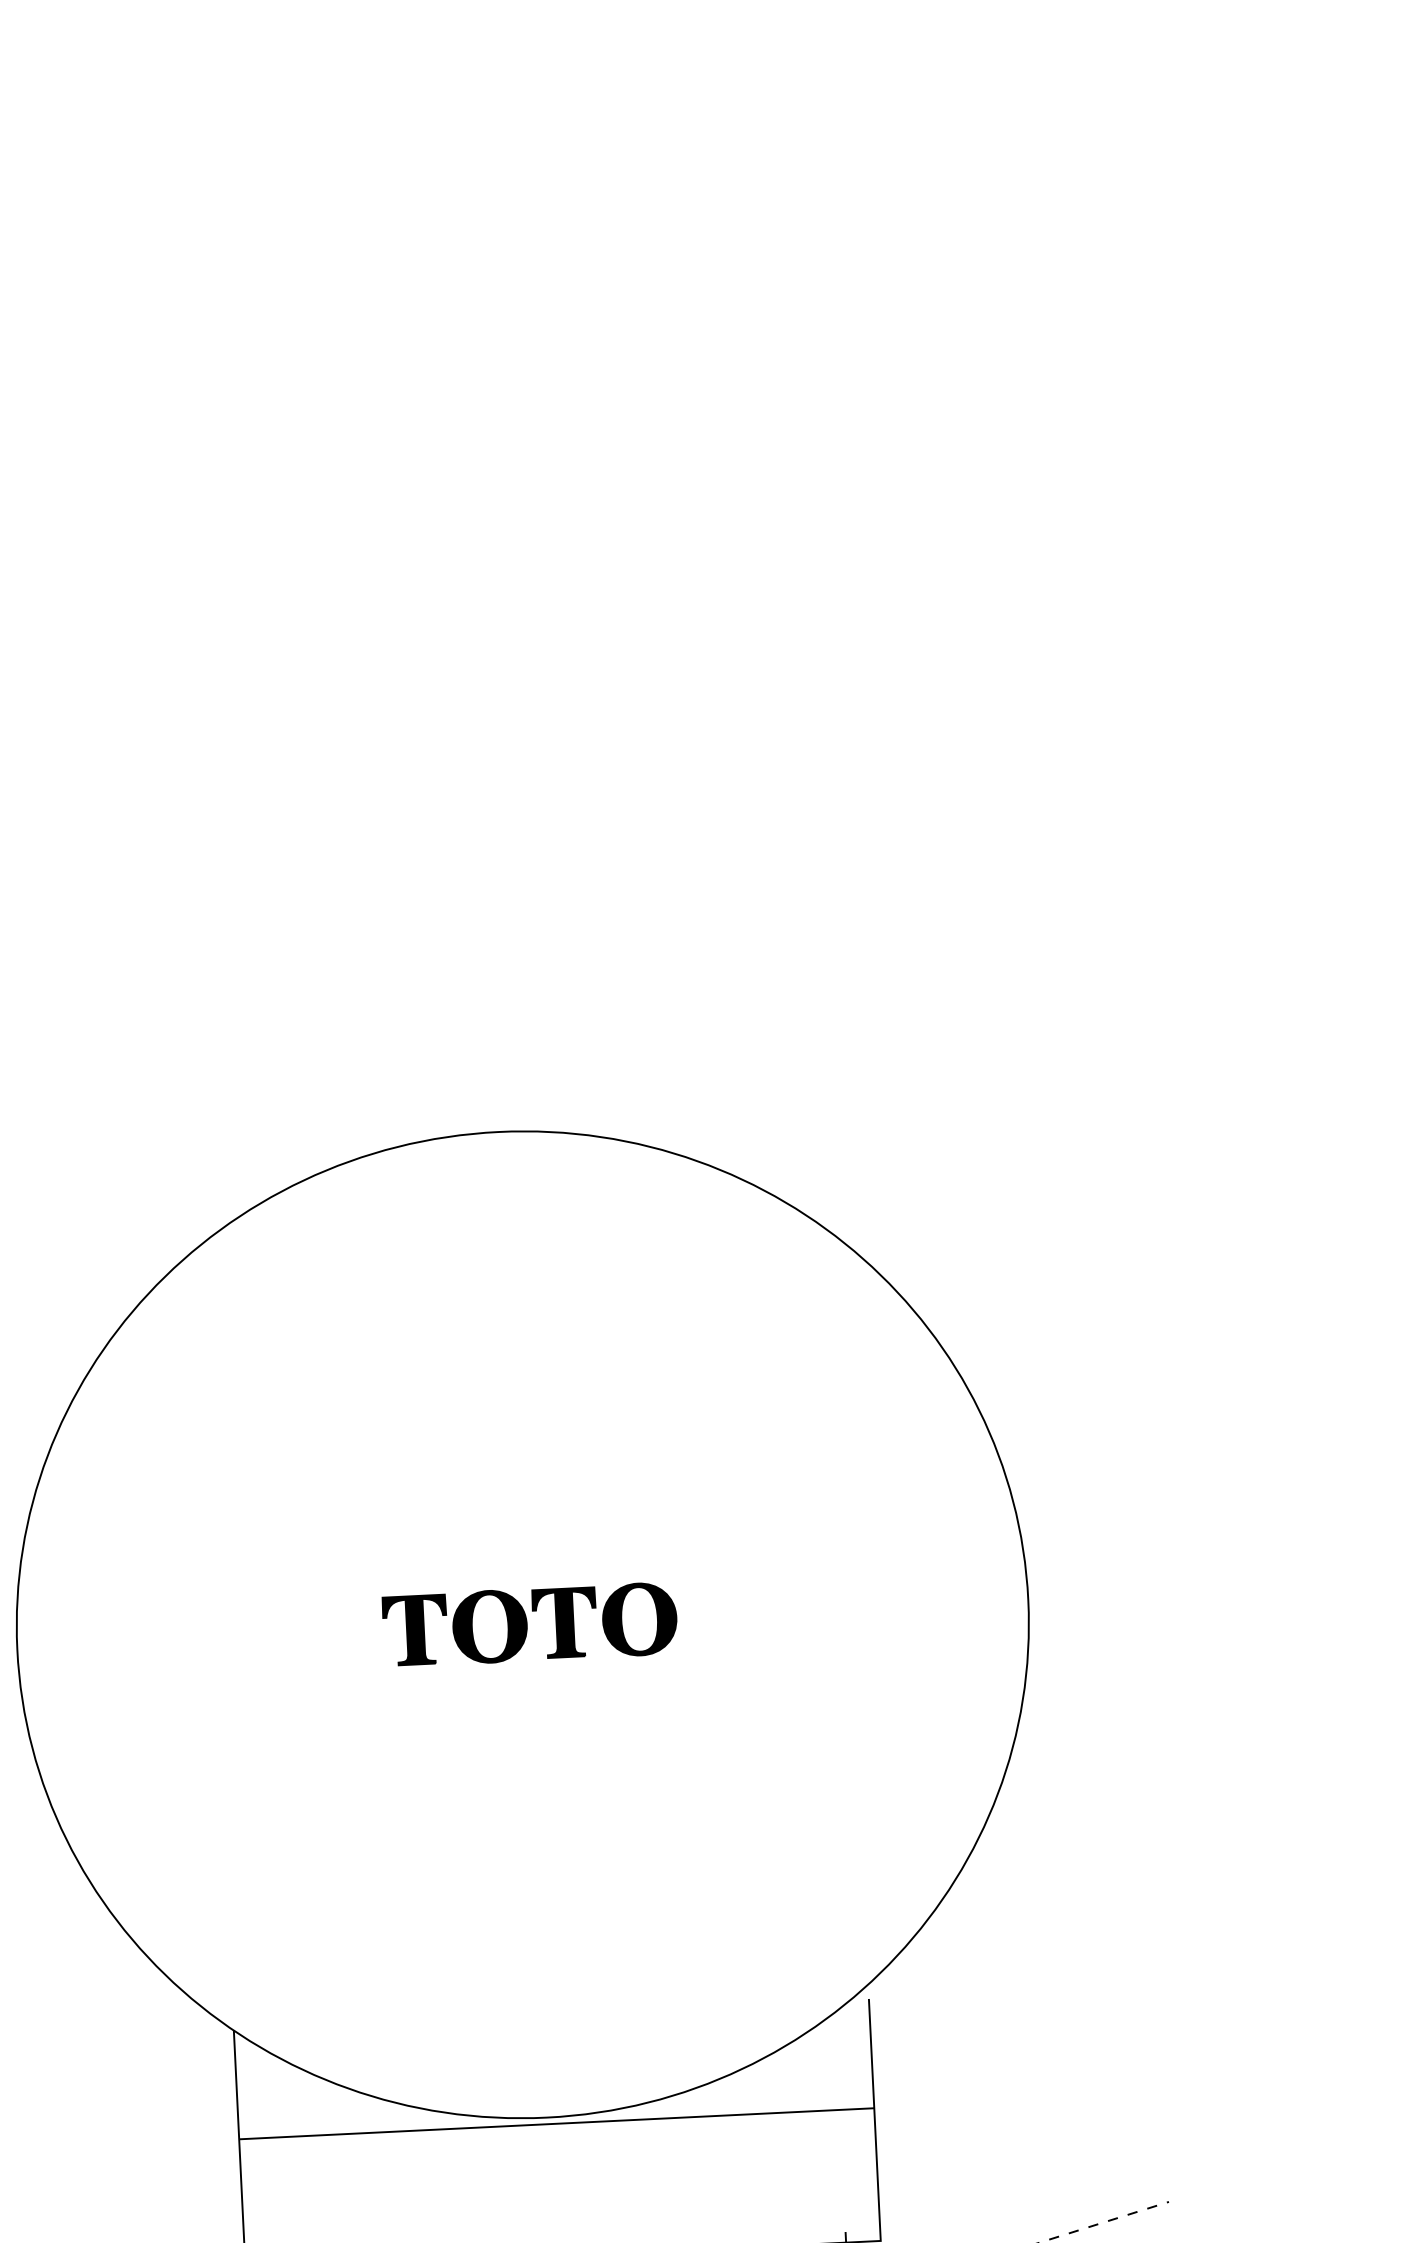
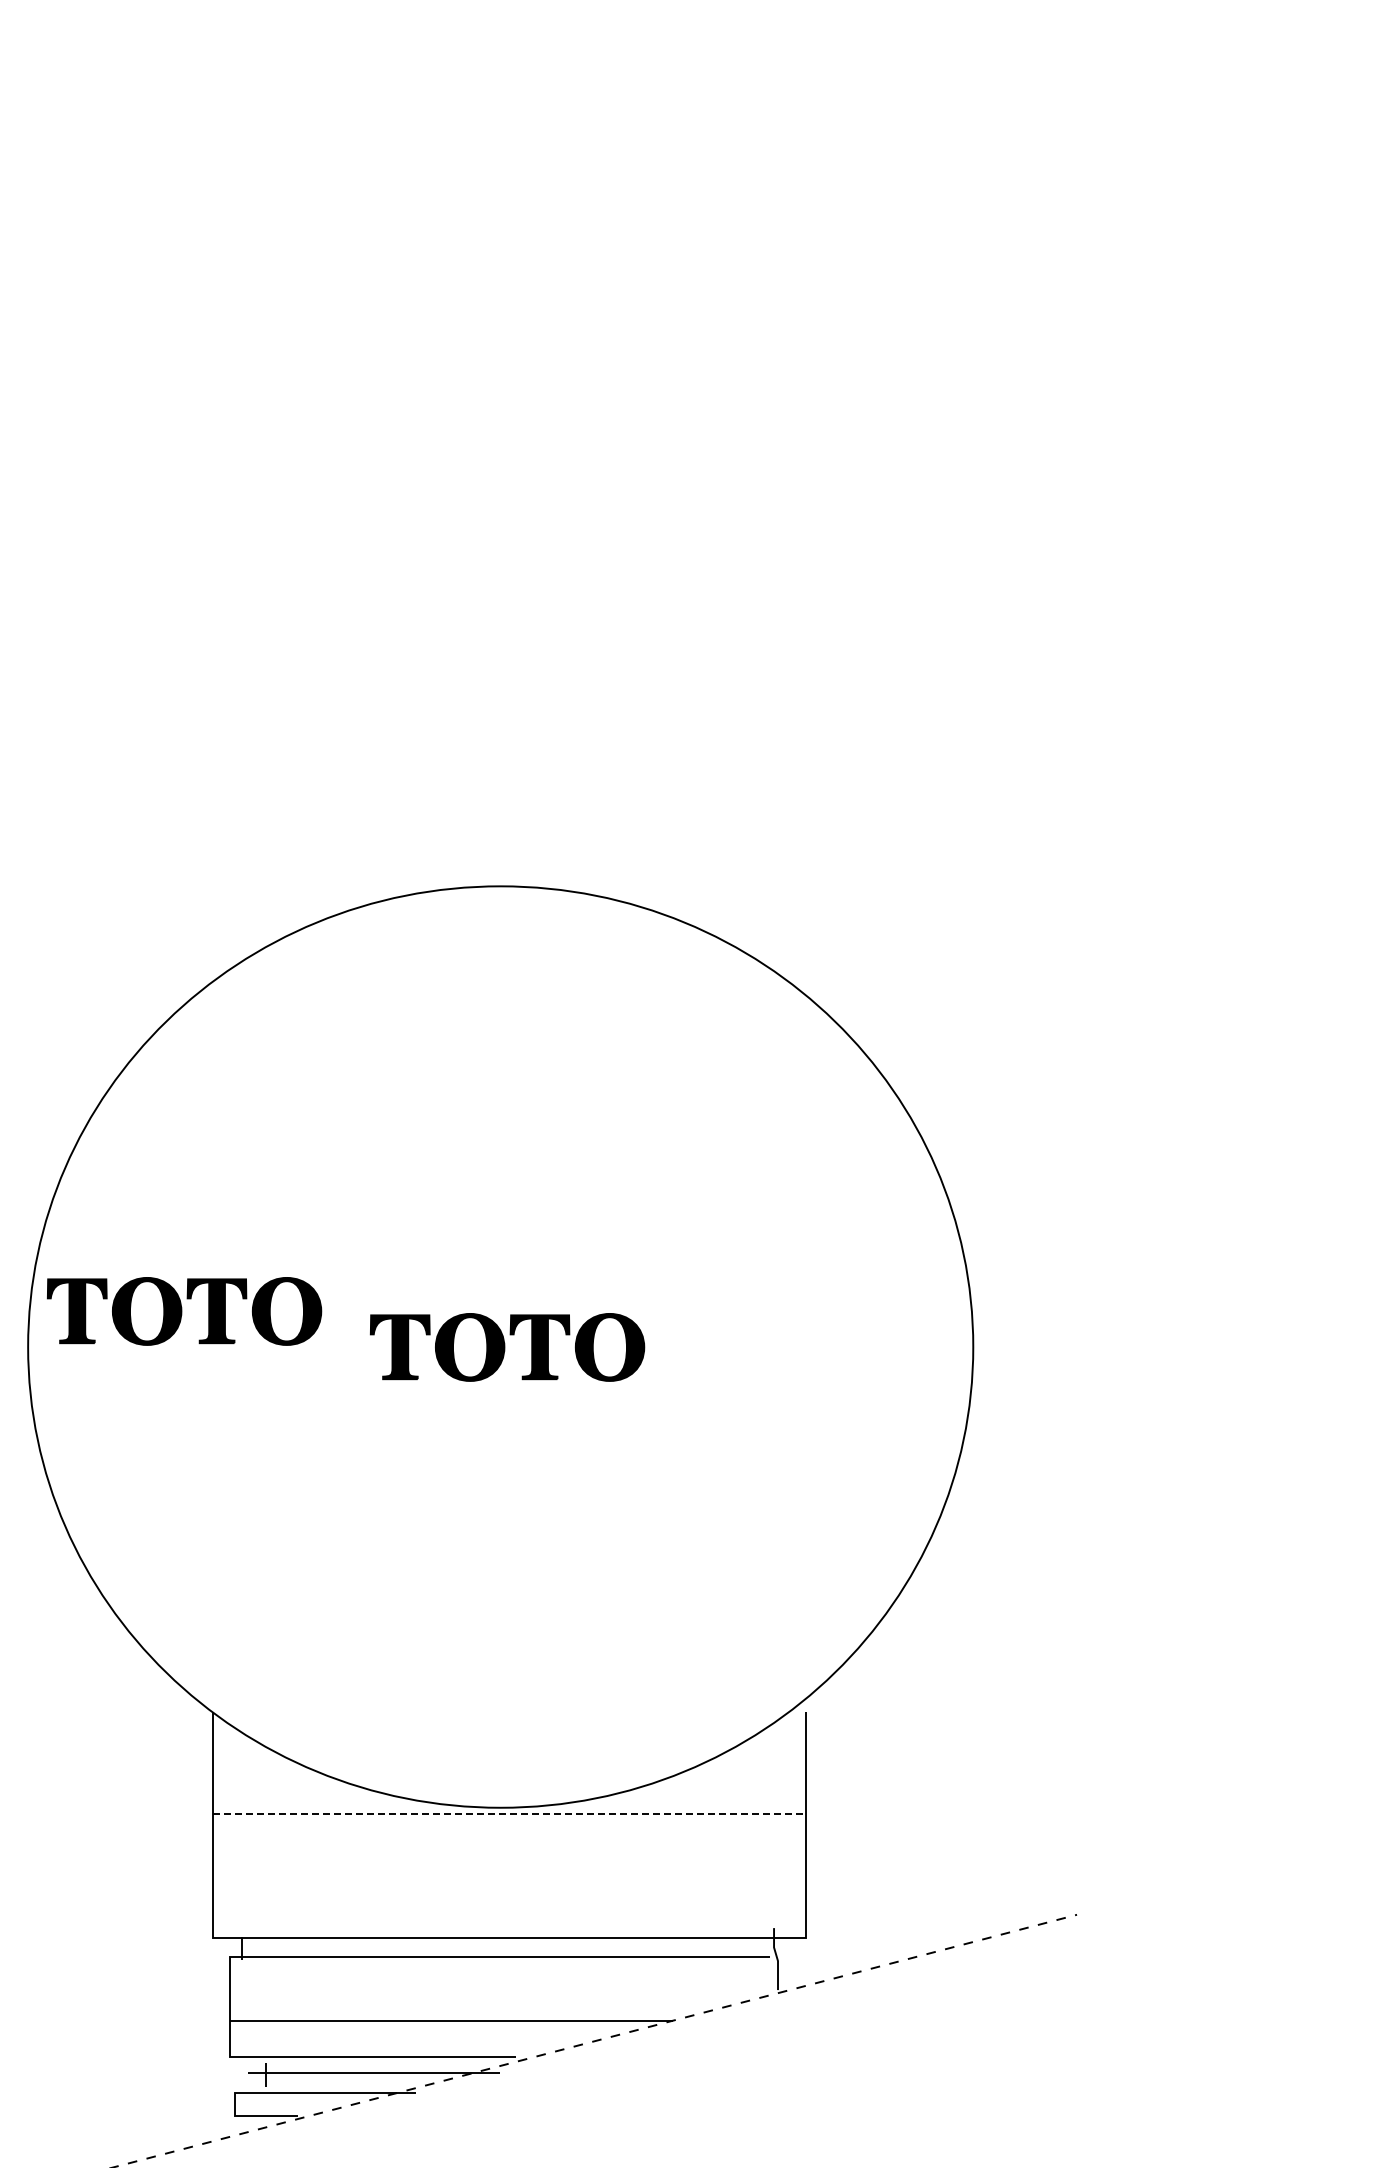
part: (182, 1603) -> (184, 1311), added
line: (556, 2123) -> (509, 1813), solid -> dashed

